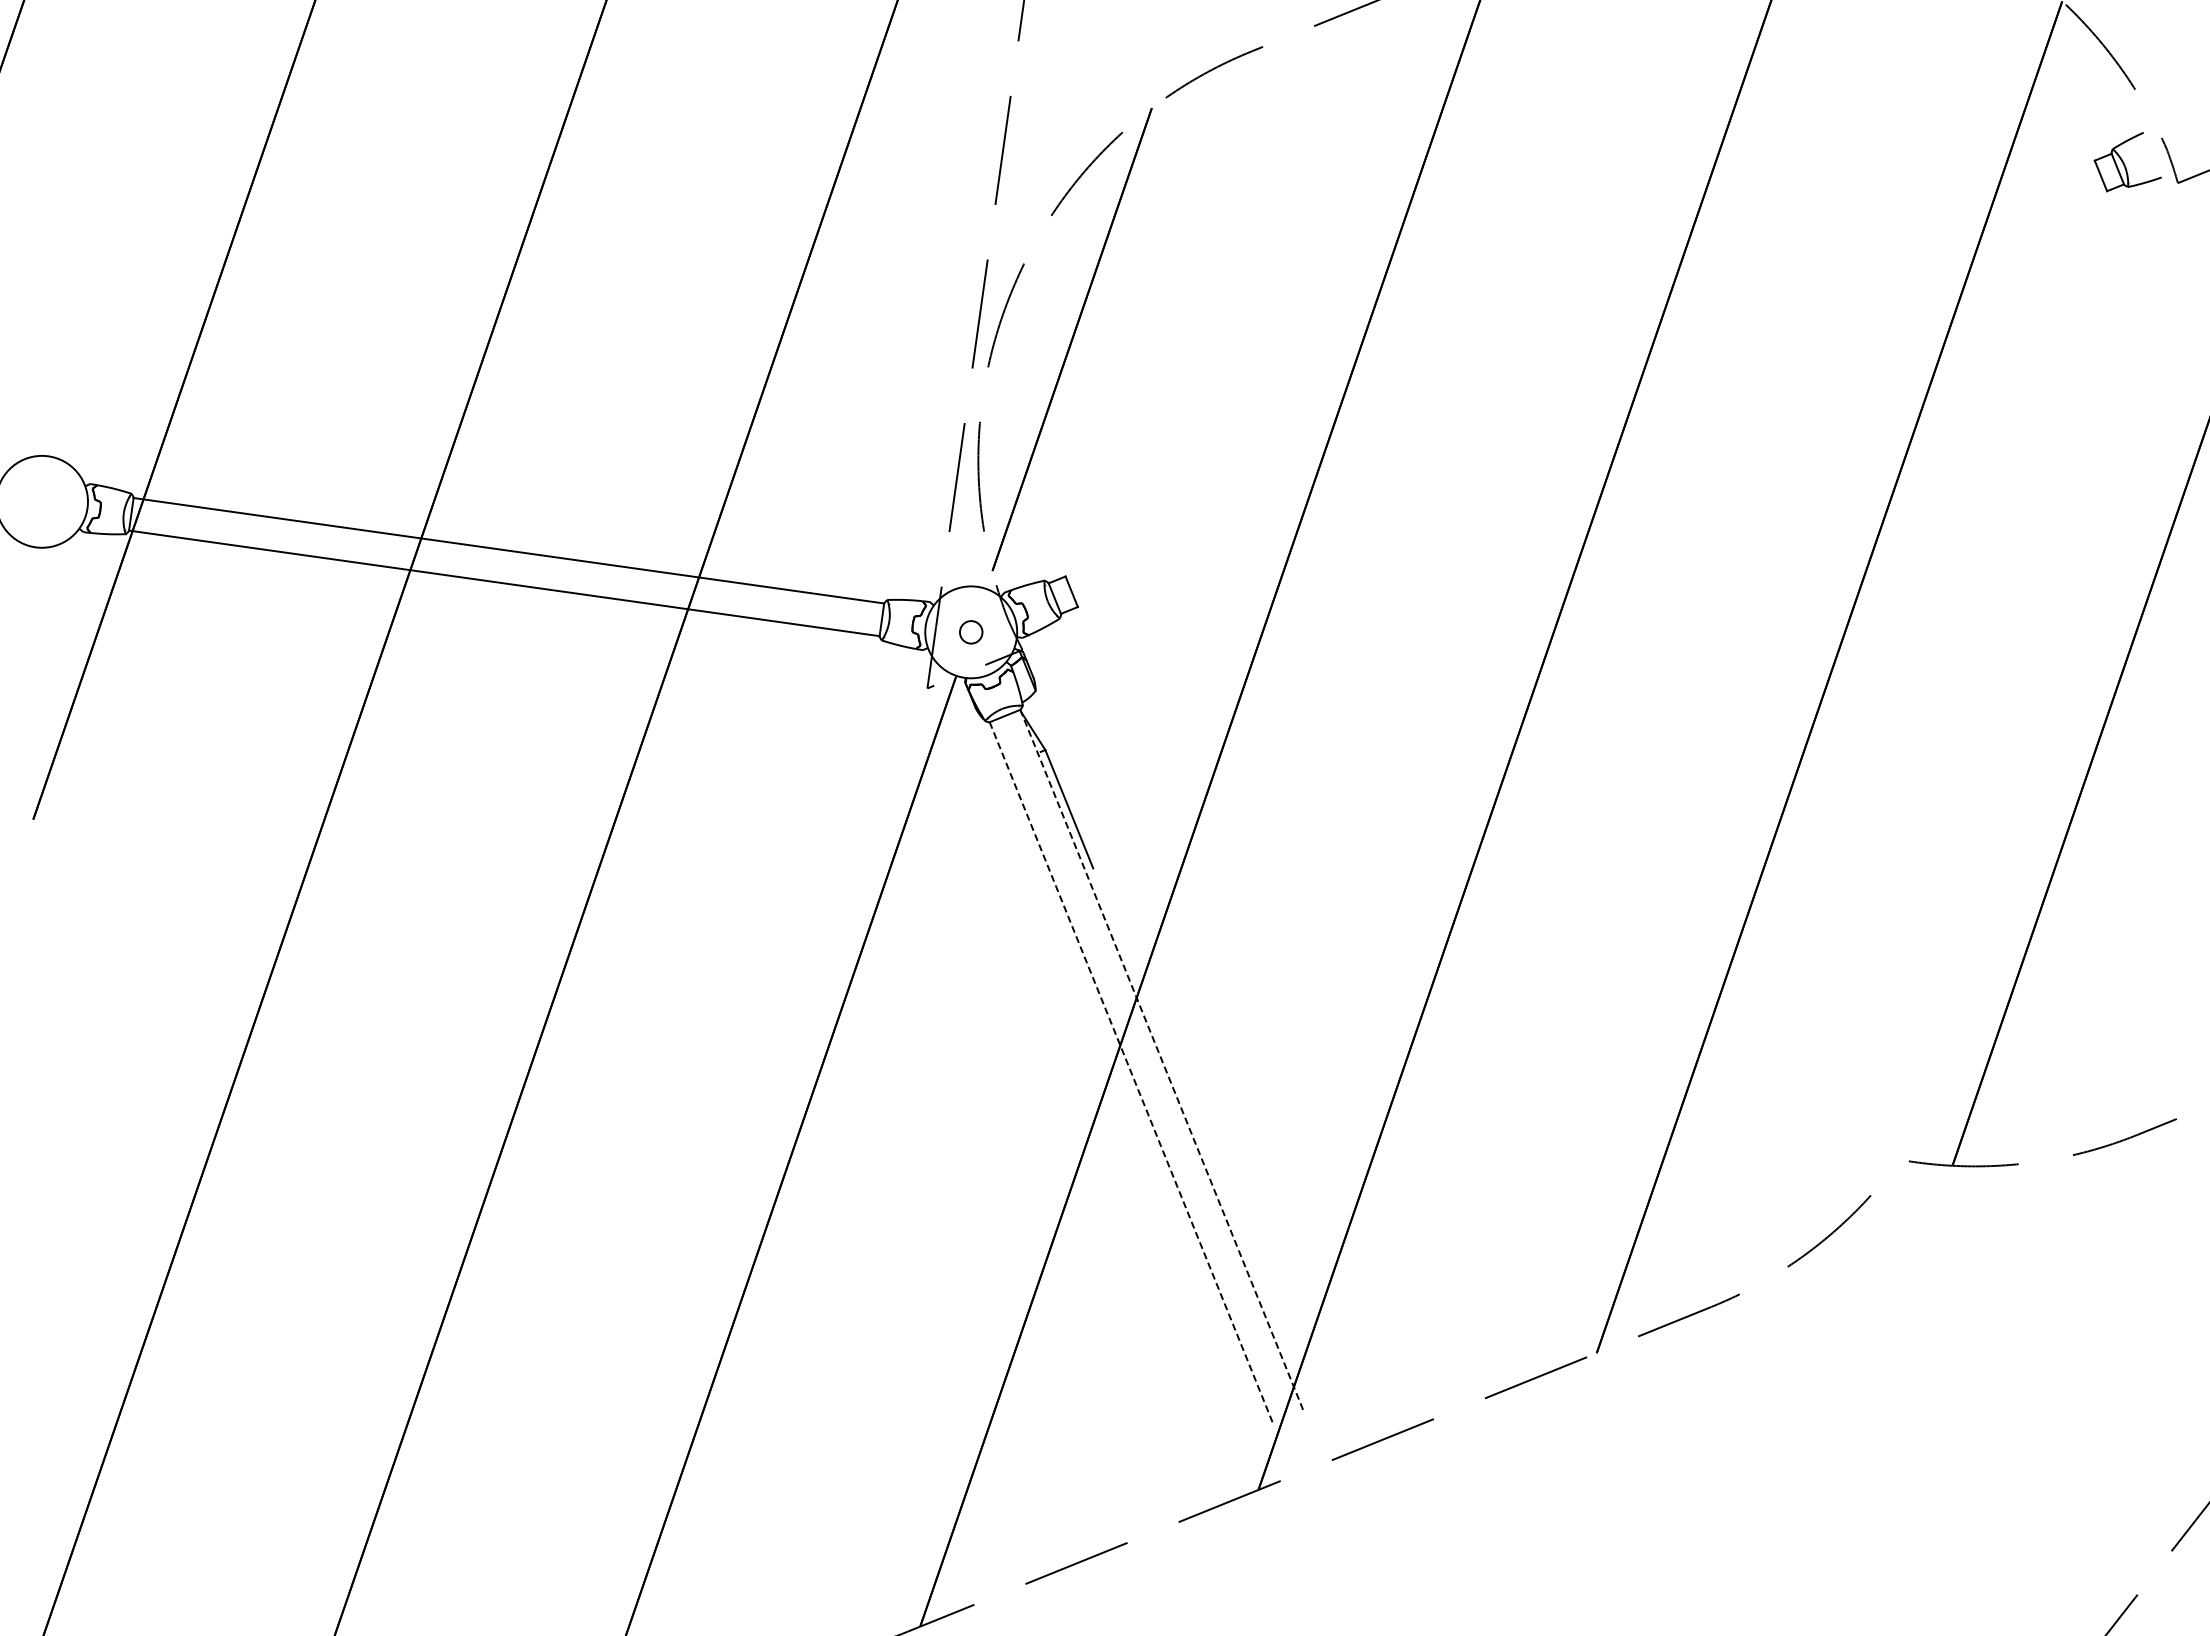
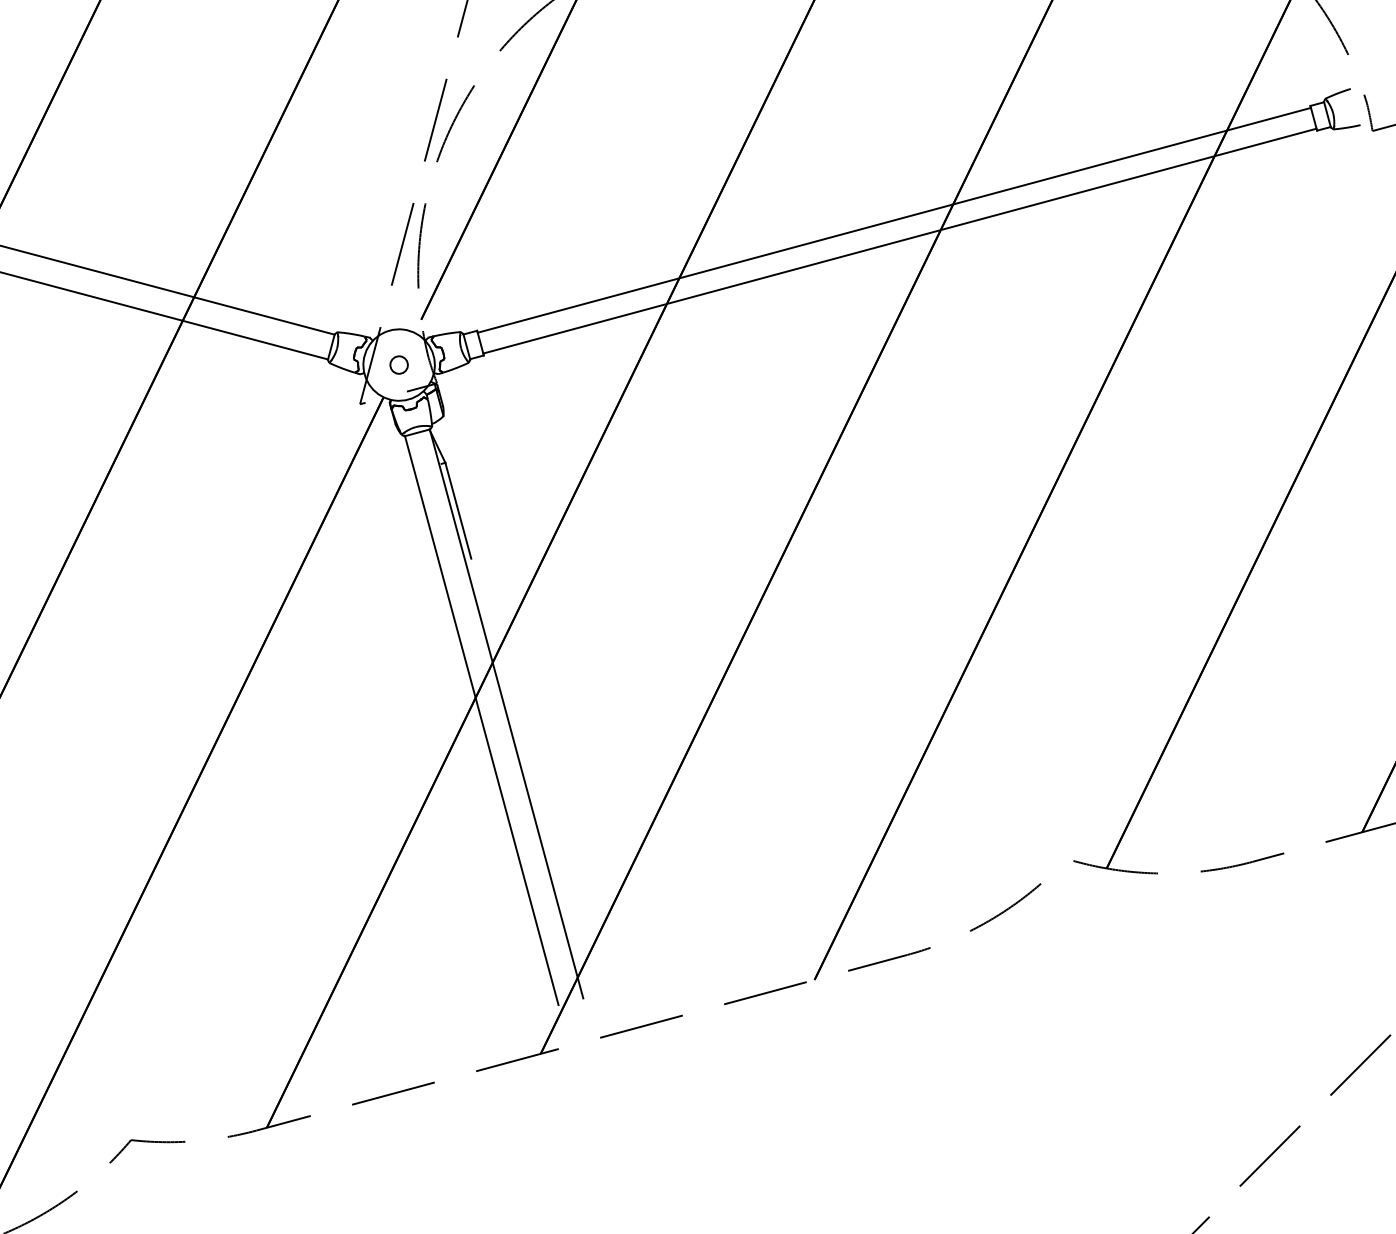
line: (1580, 370) -> (893, 219), added
line: (1591, 396) -> (899, 240), added
line: (1162, 1061) -> (506, 714), dashed -> solid
line: (1131, 1073) -> (481, 720), dashed -> solid

